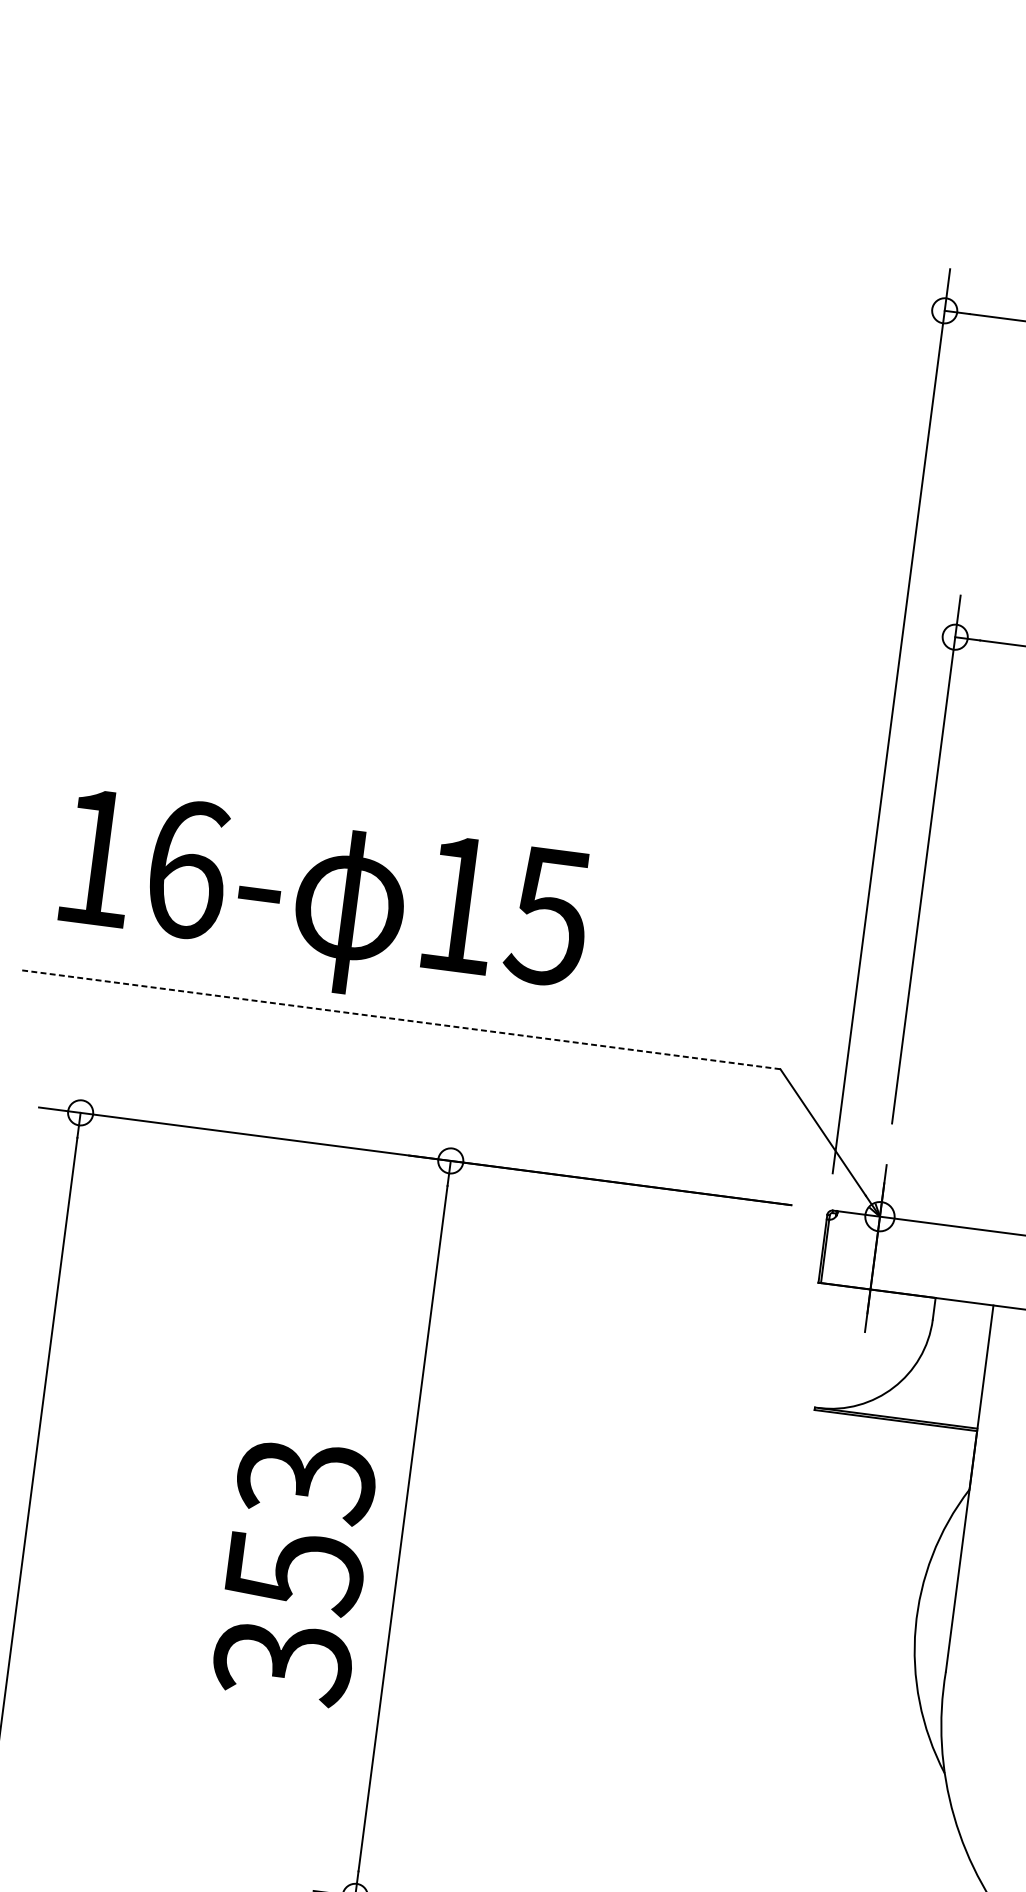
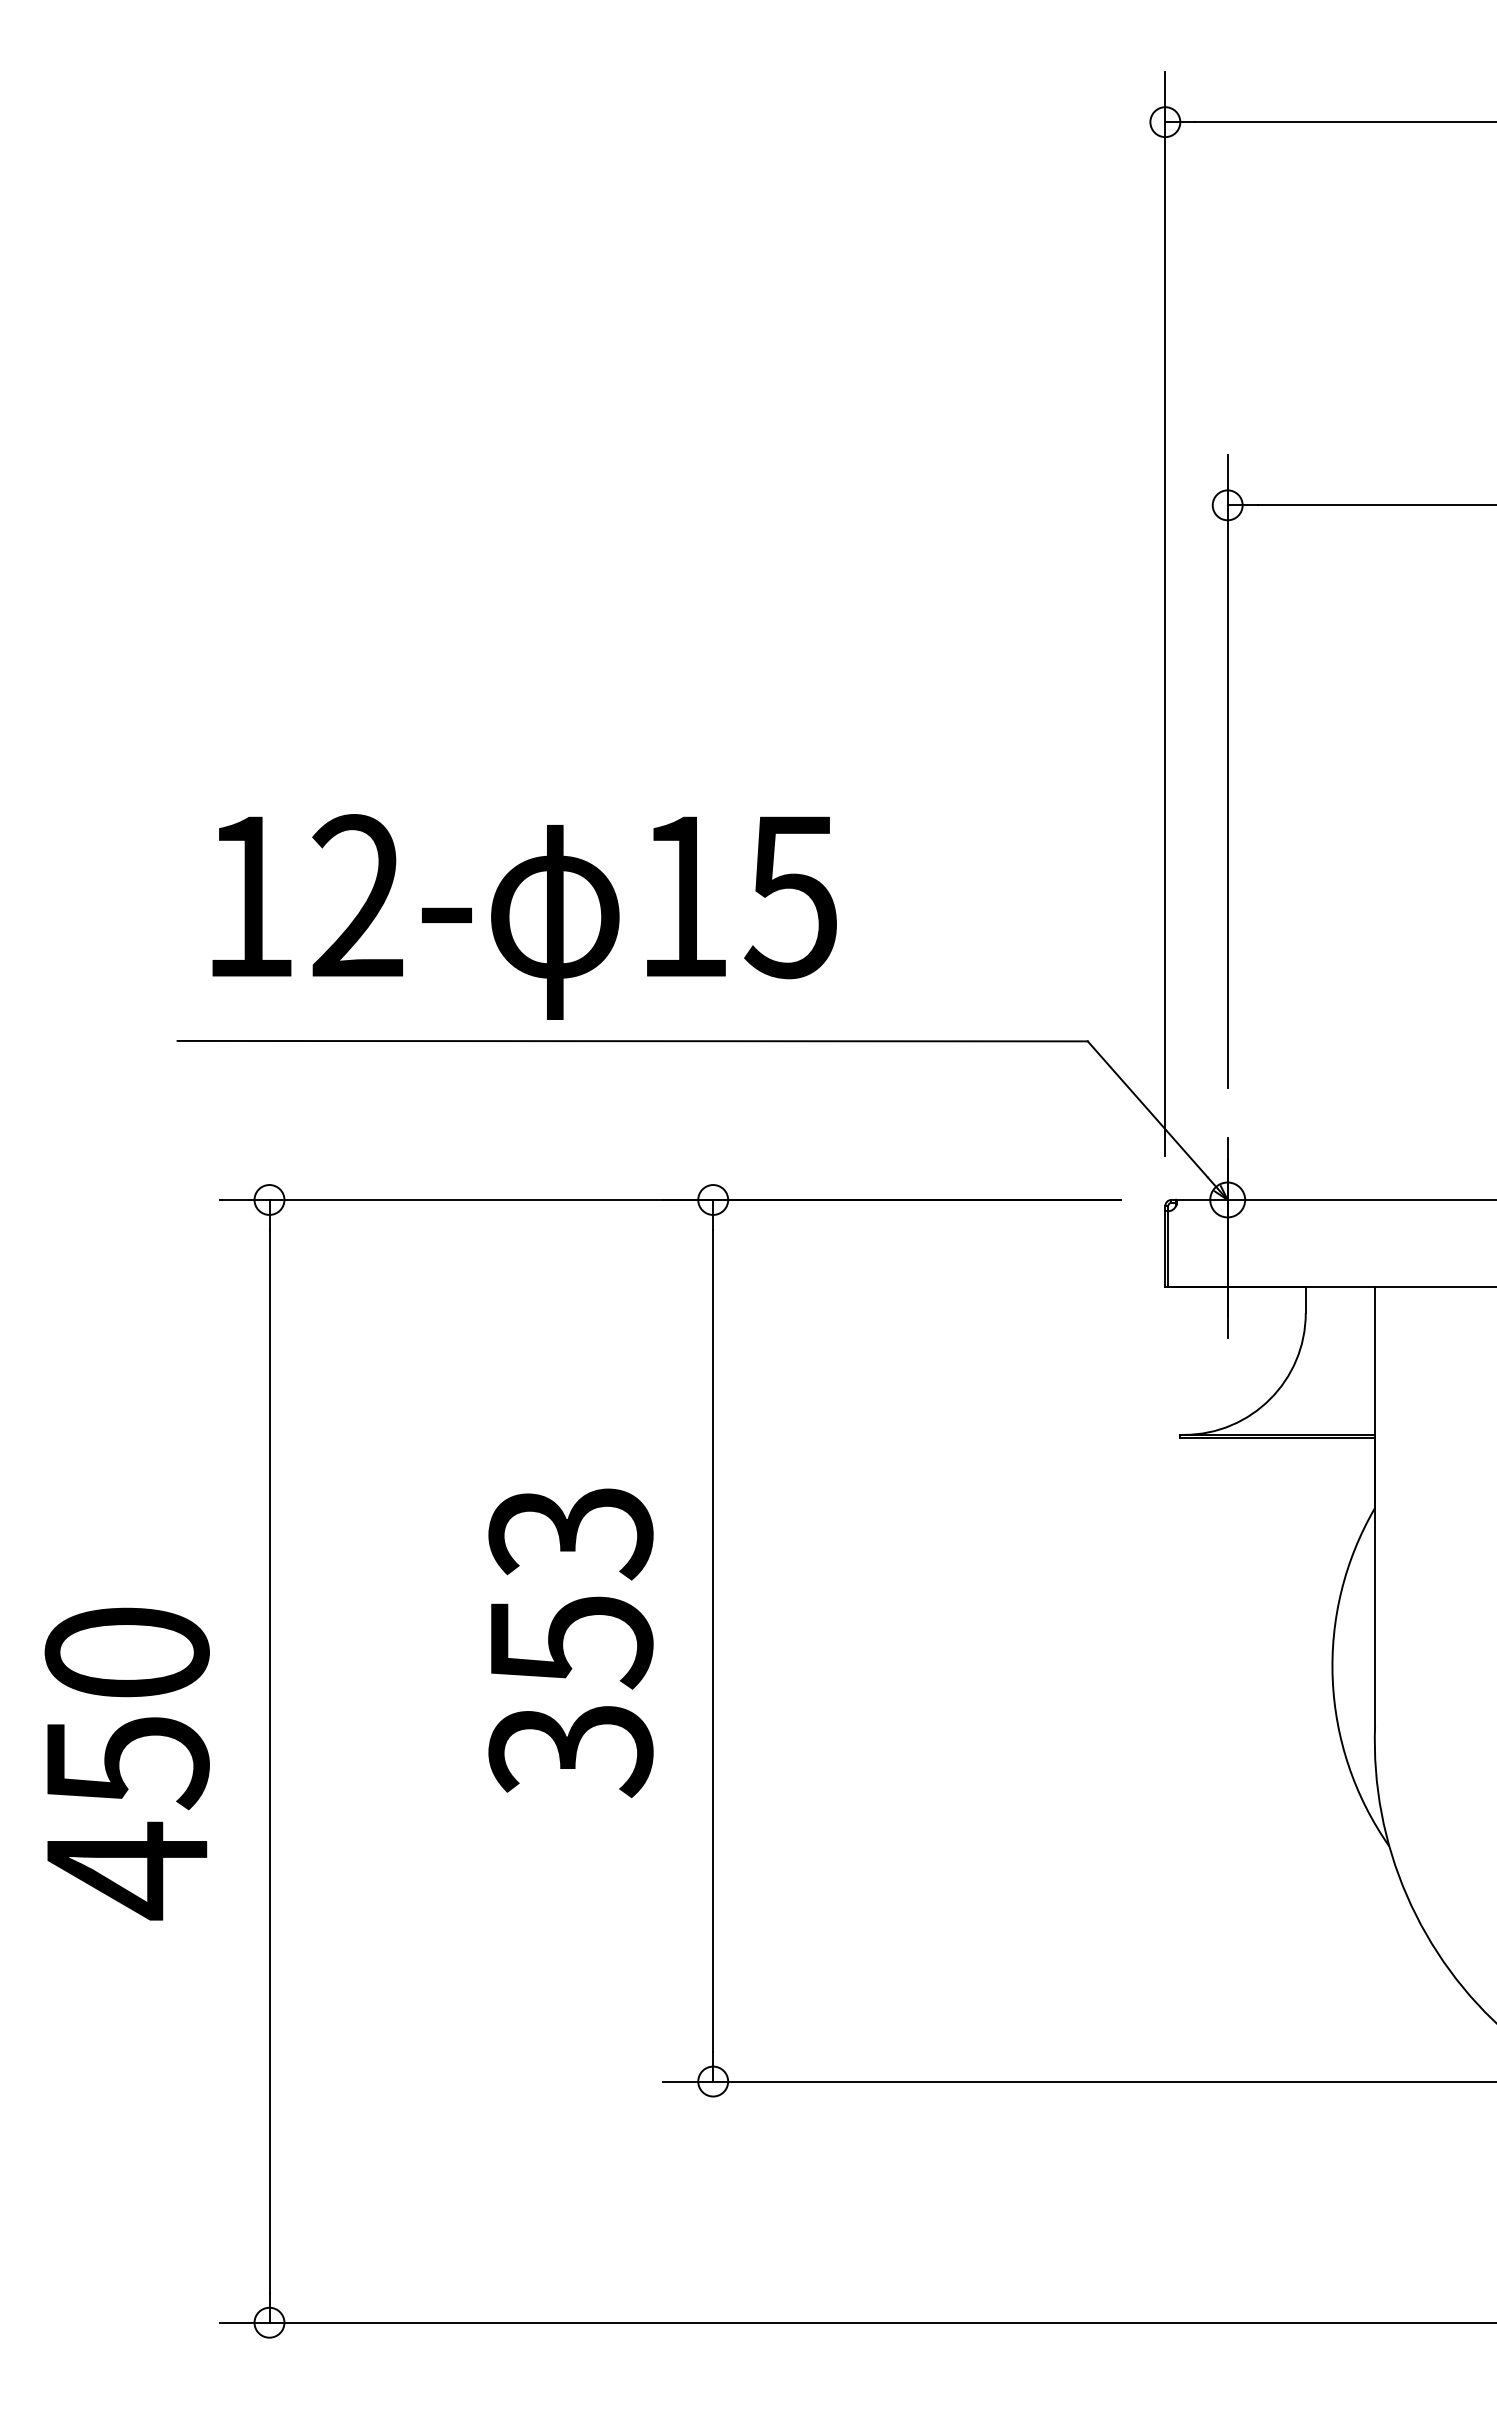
text: (187, 869) -> (358, 896), 16- -> 12-
line: (400, 1020) -> (632, 1041), dashed -> solid
text: (294, 1571) -> (570, 1642), moved

